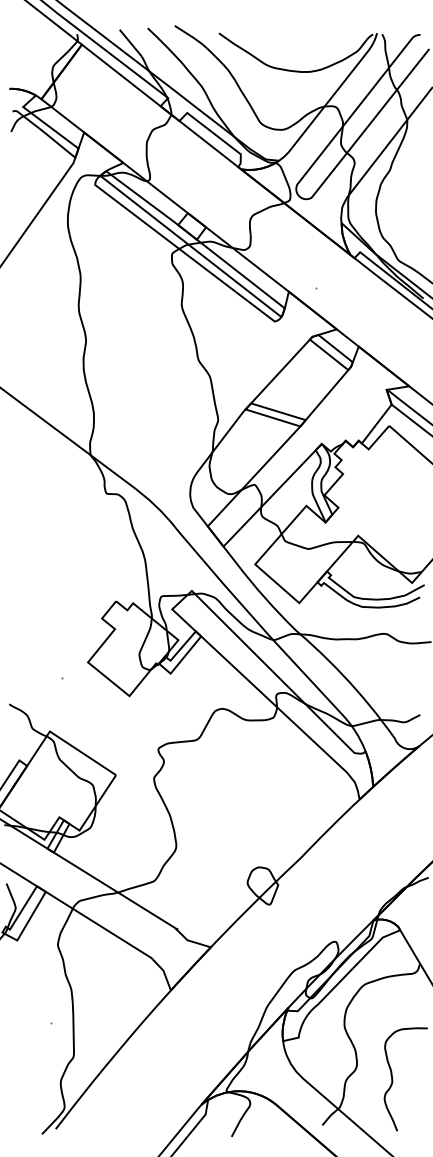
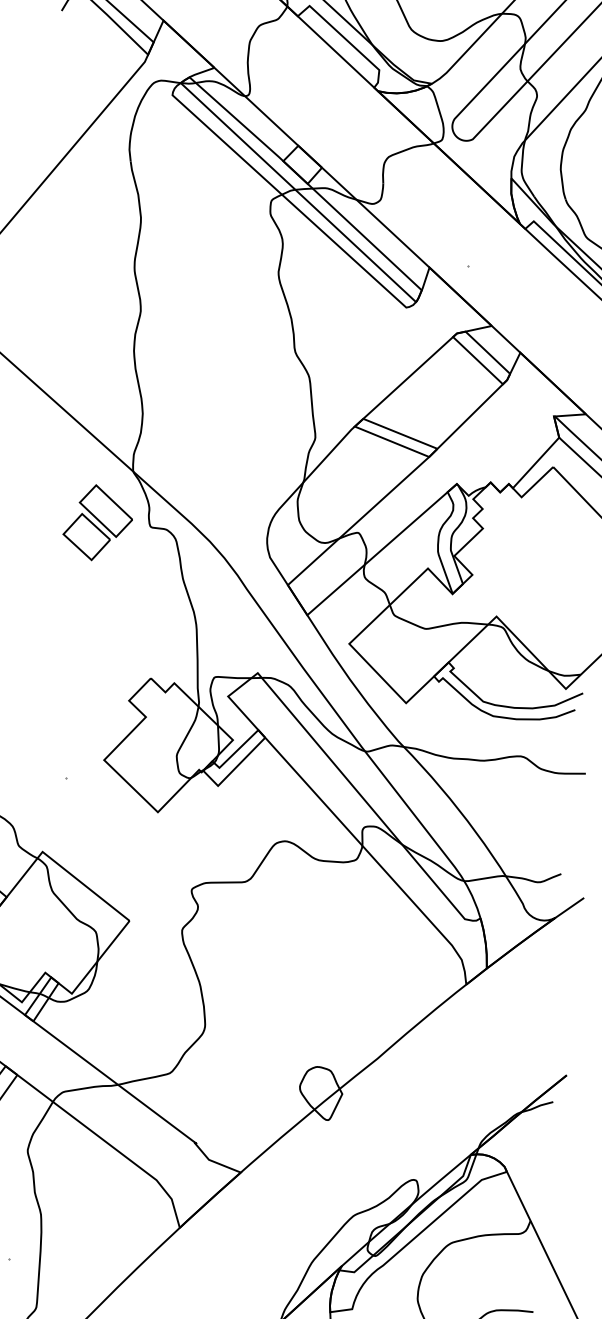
part: (68, 493) -> (97, 522), added

